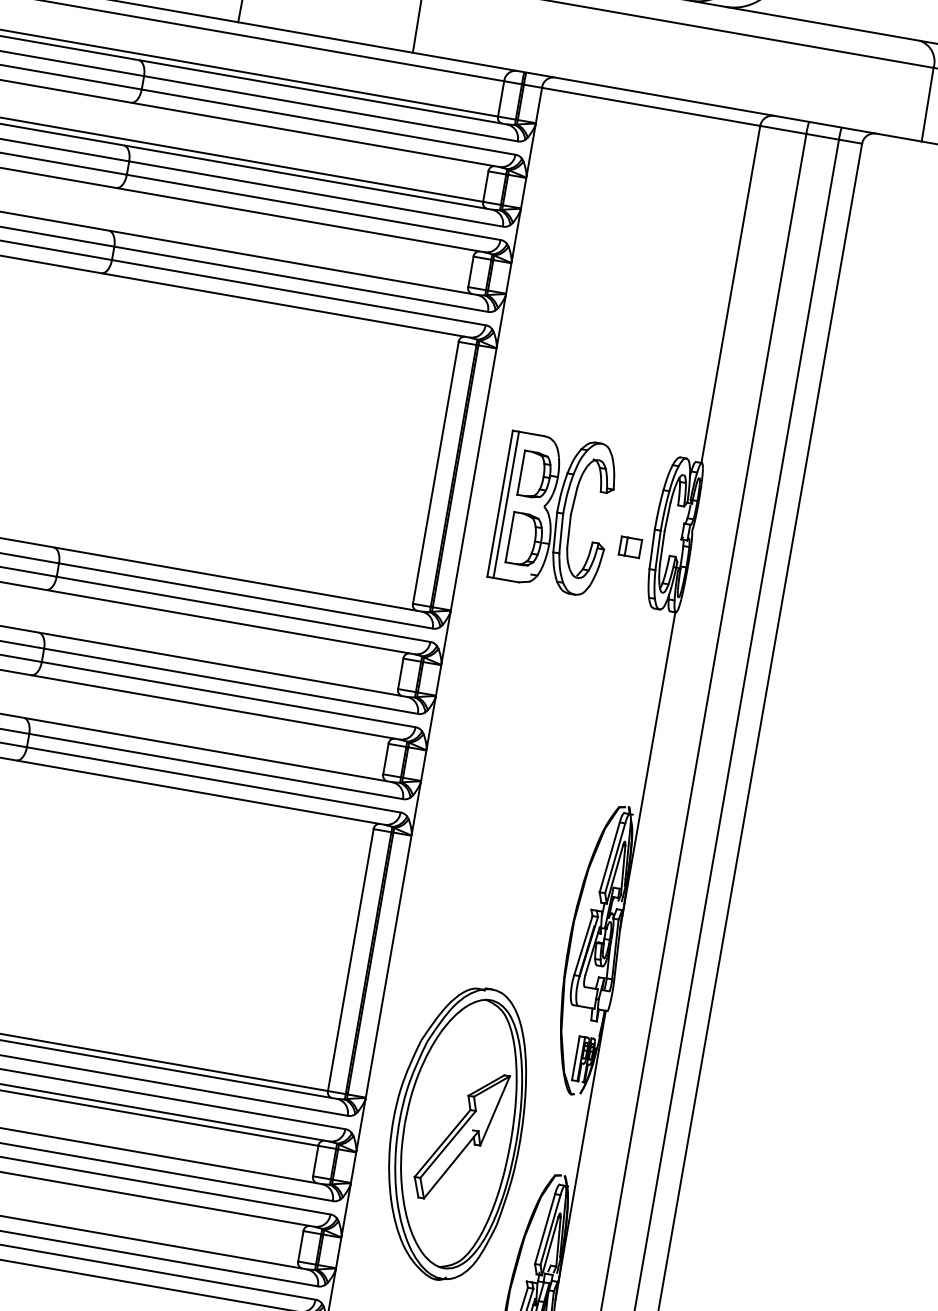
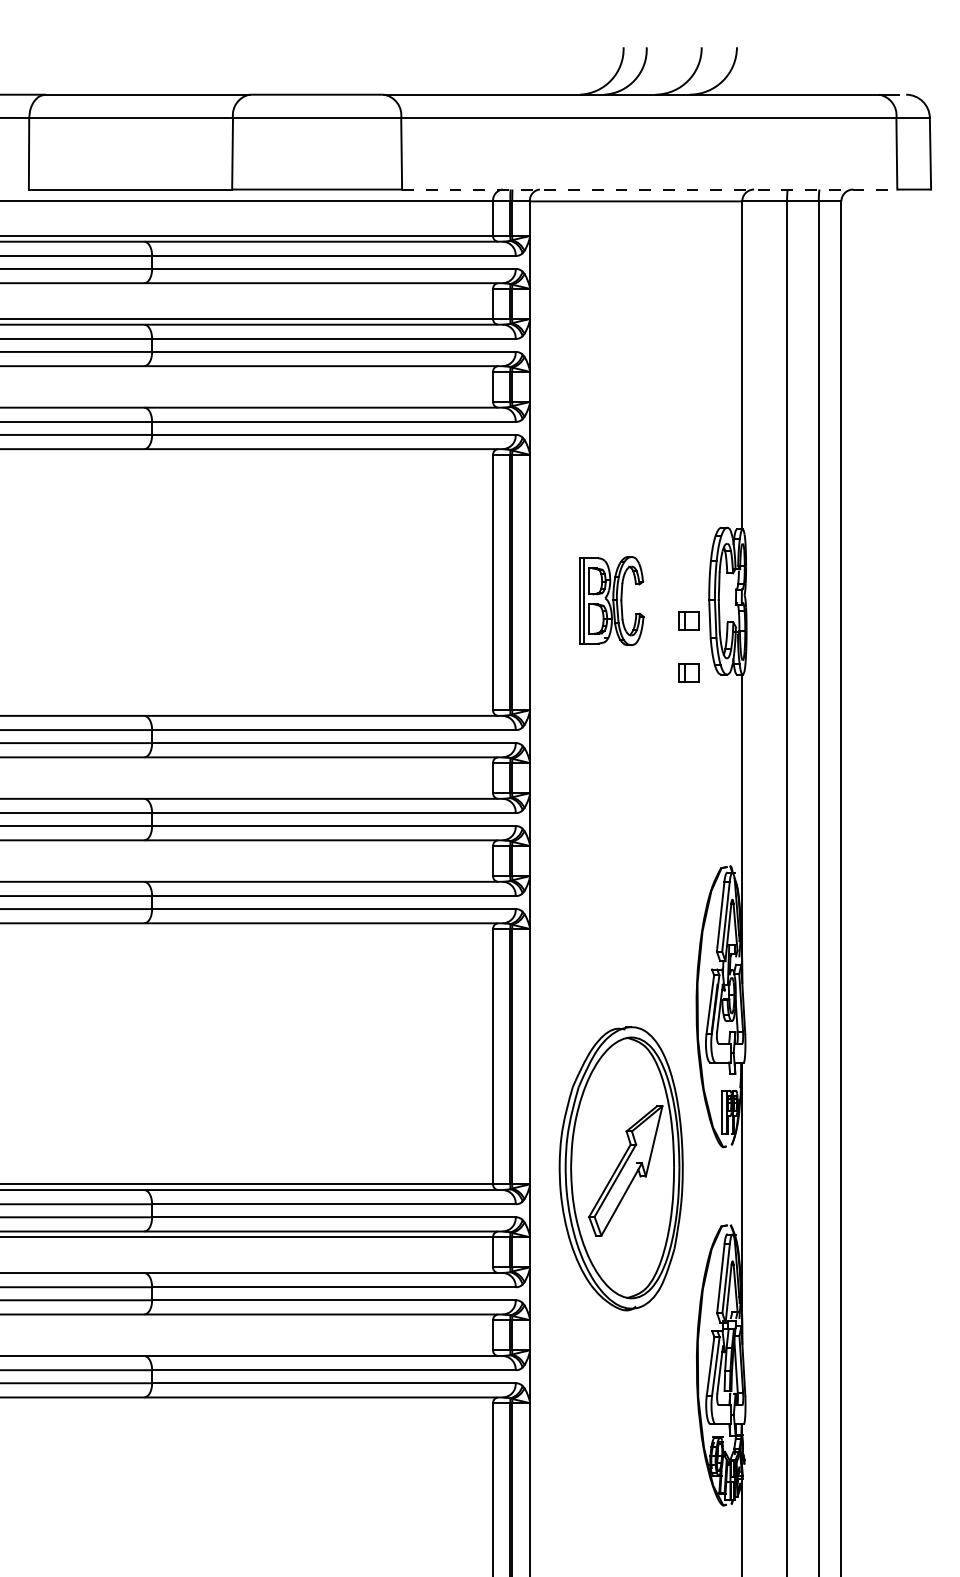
line: (667, 97) -> (649, 189), solid -> dashed
part: (554, 512) -> (611, 600), size x0.6
part: (620, 600) -> (688, 672), added
part: (455, 1132) -> (620, 1168), moved

